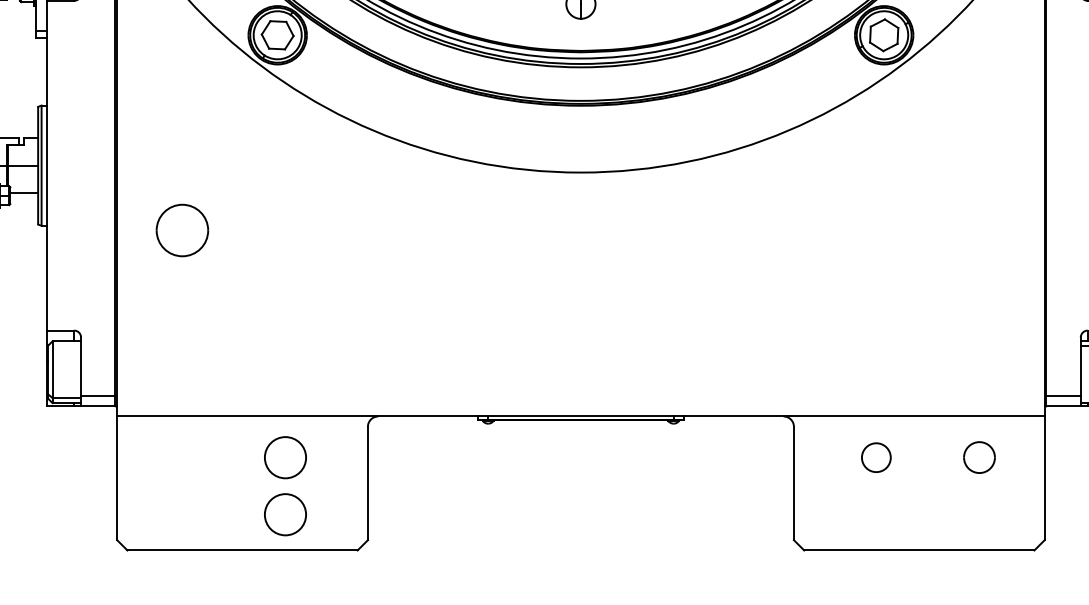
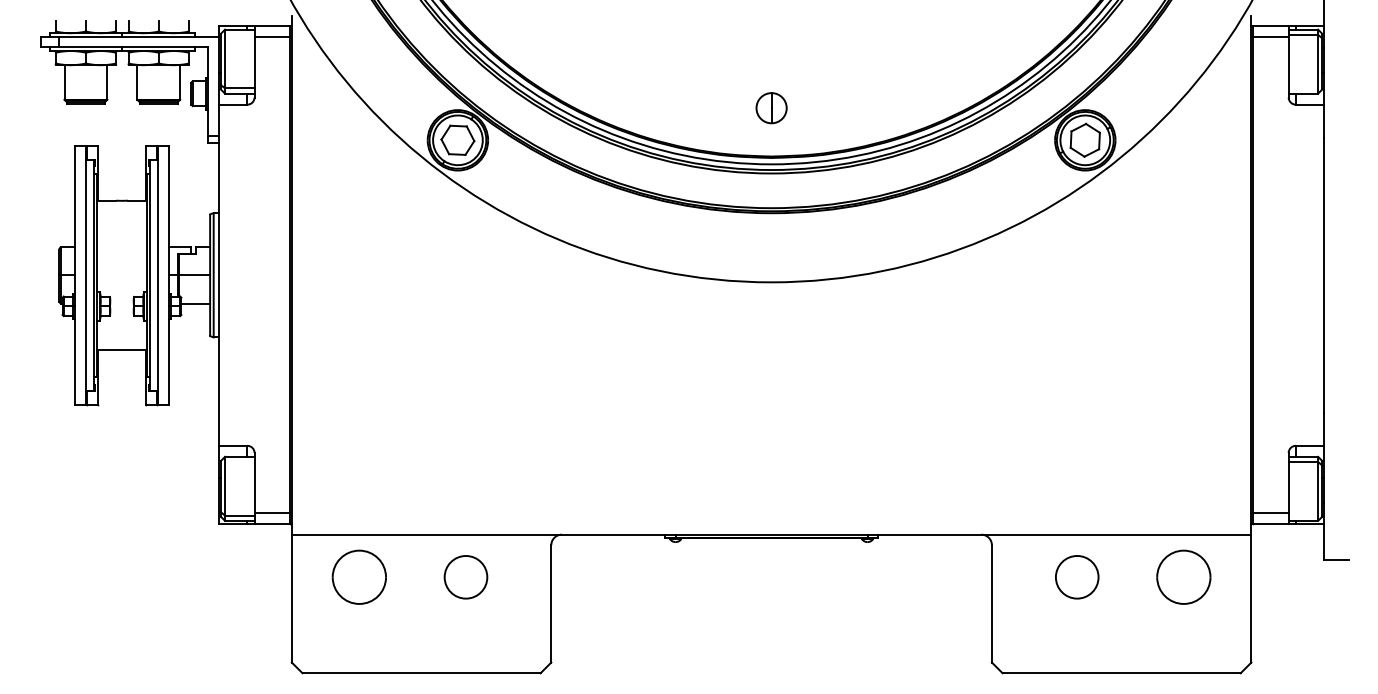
part: (181, 229) -> (358, 576), moved
circle: (875, 456) -> (1076, 576), size x1.43
part: (979, 456) -> (1183, 576), size x1.67
circle: (285, 514) -> (465, 636), removed

